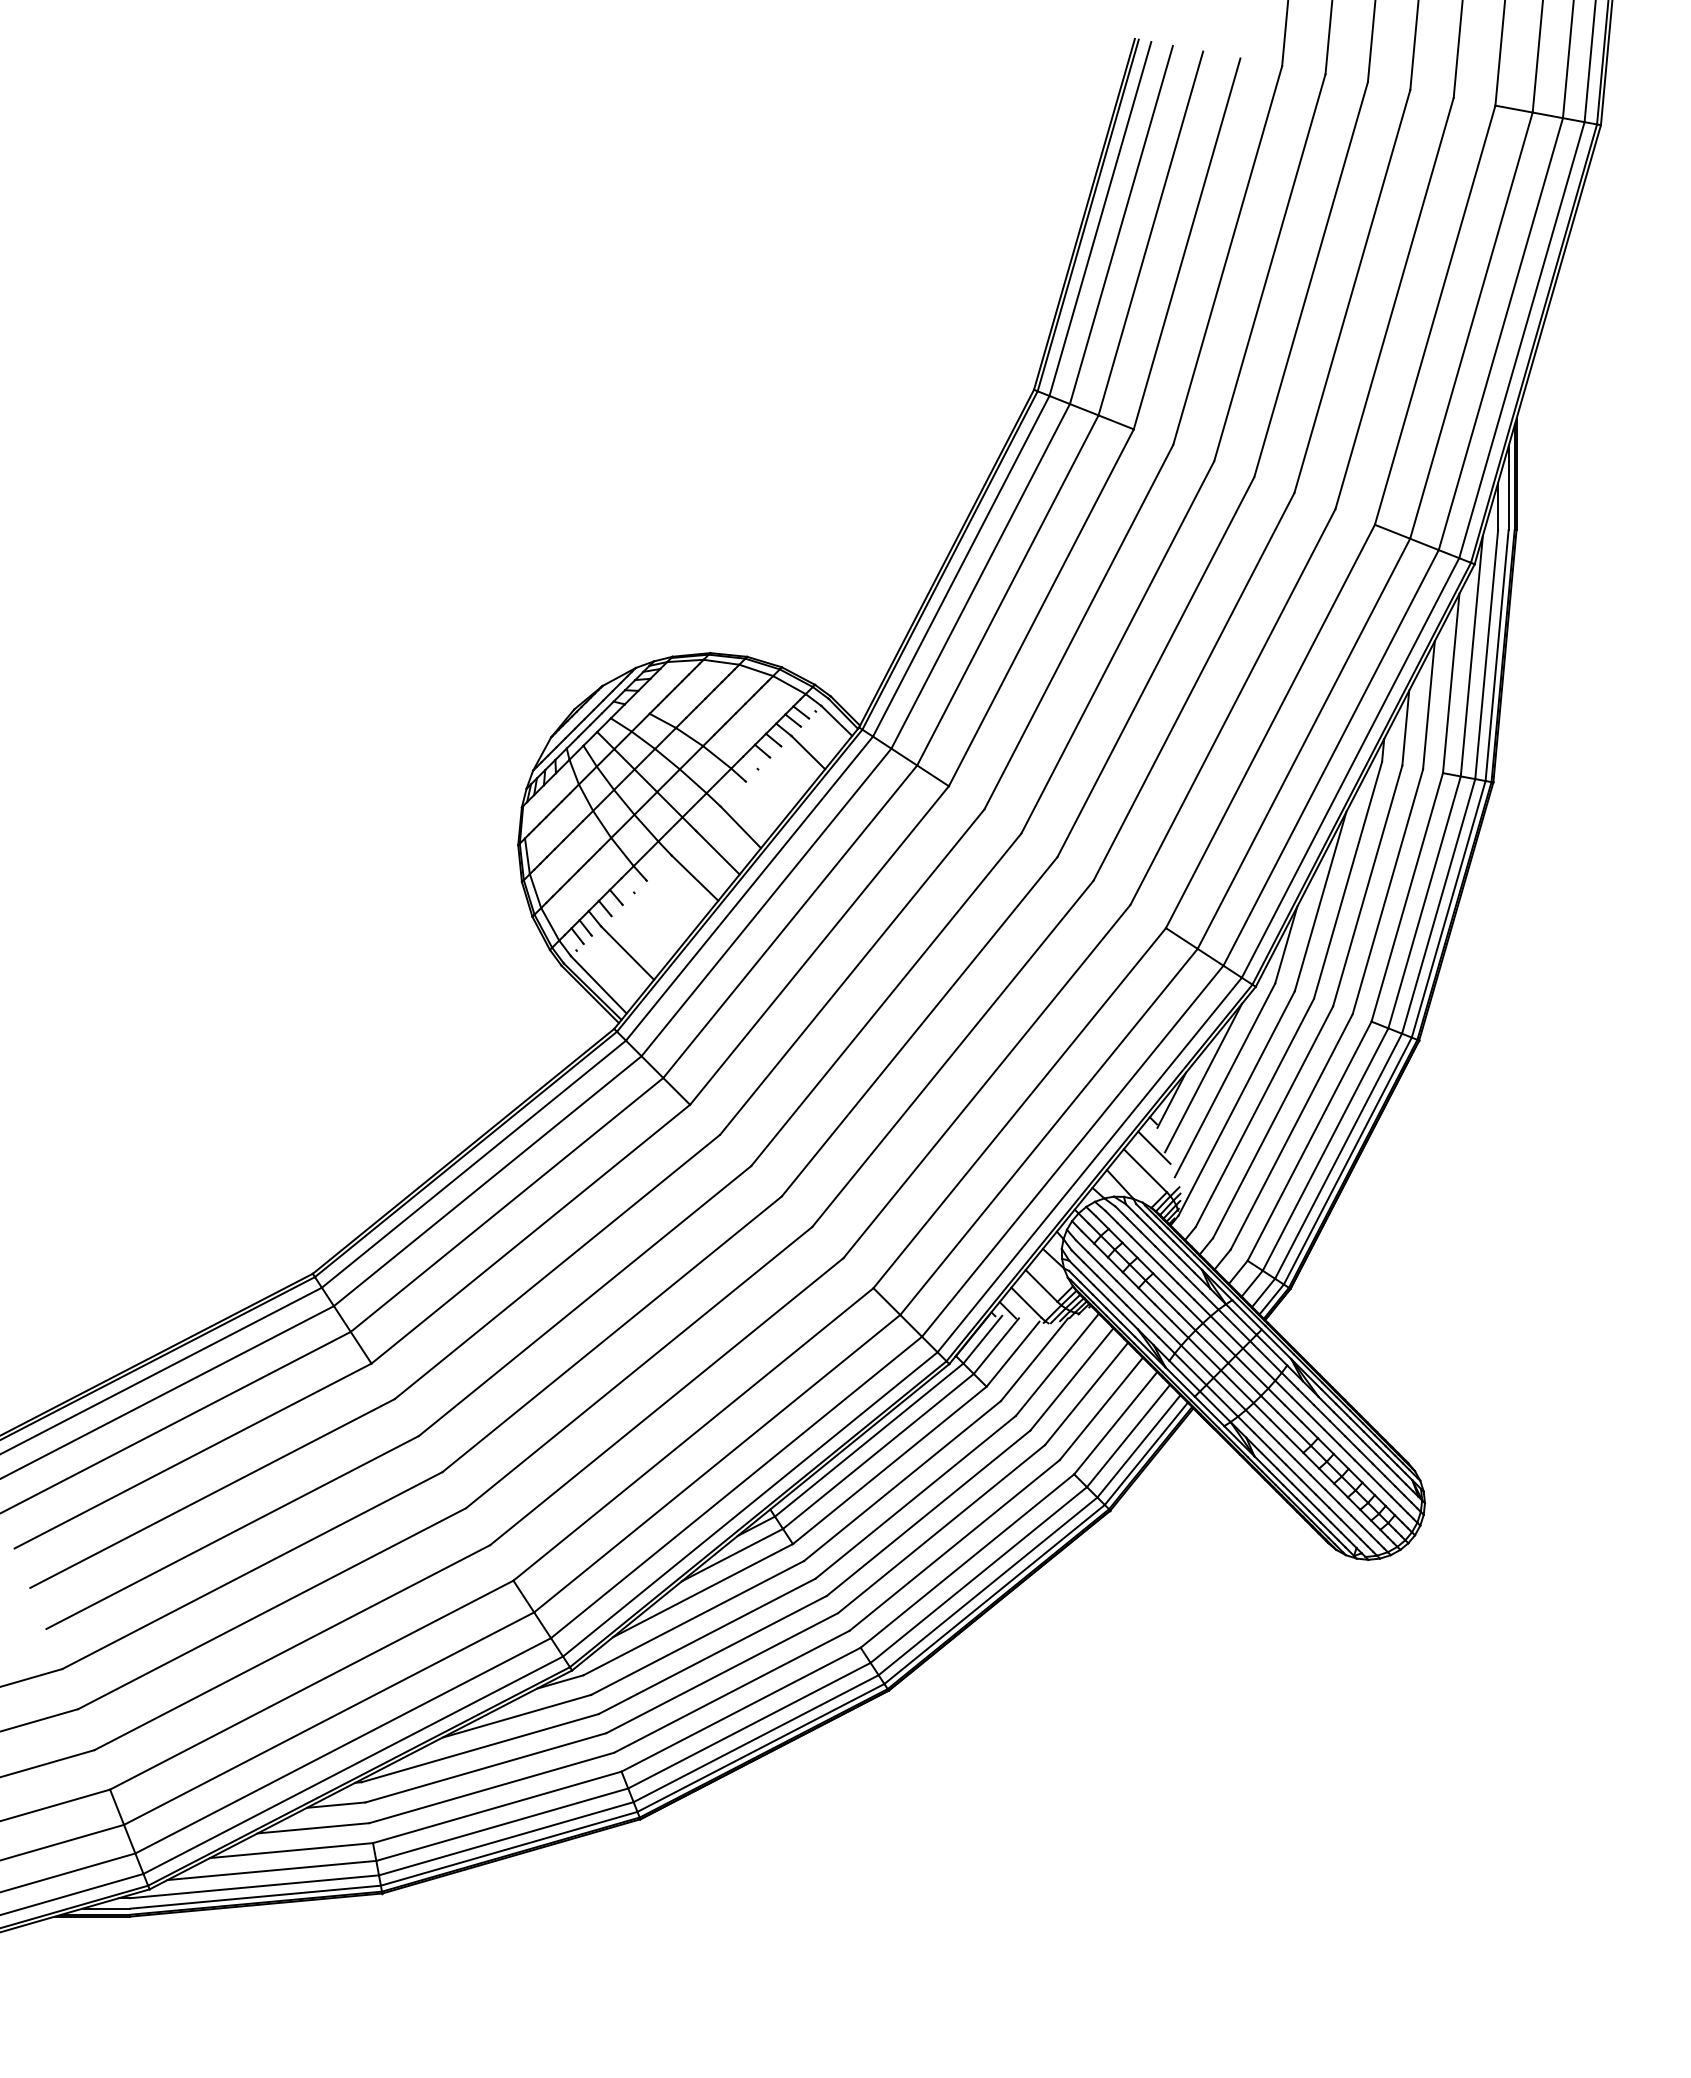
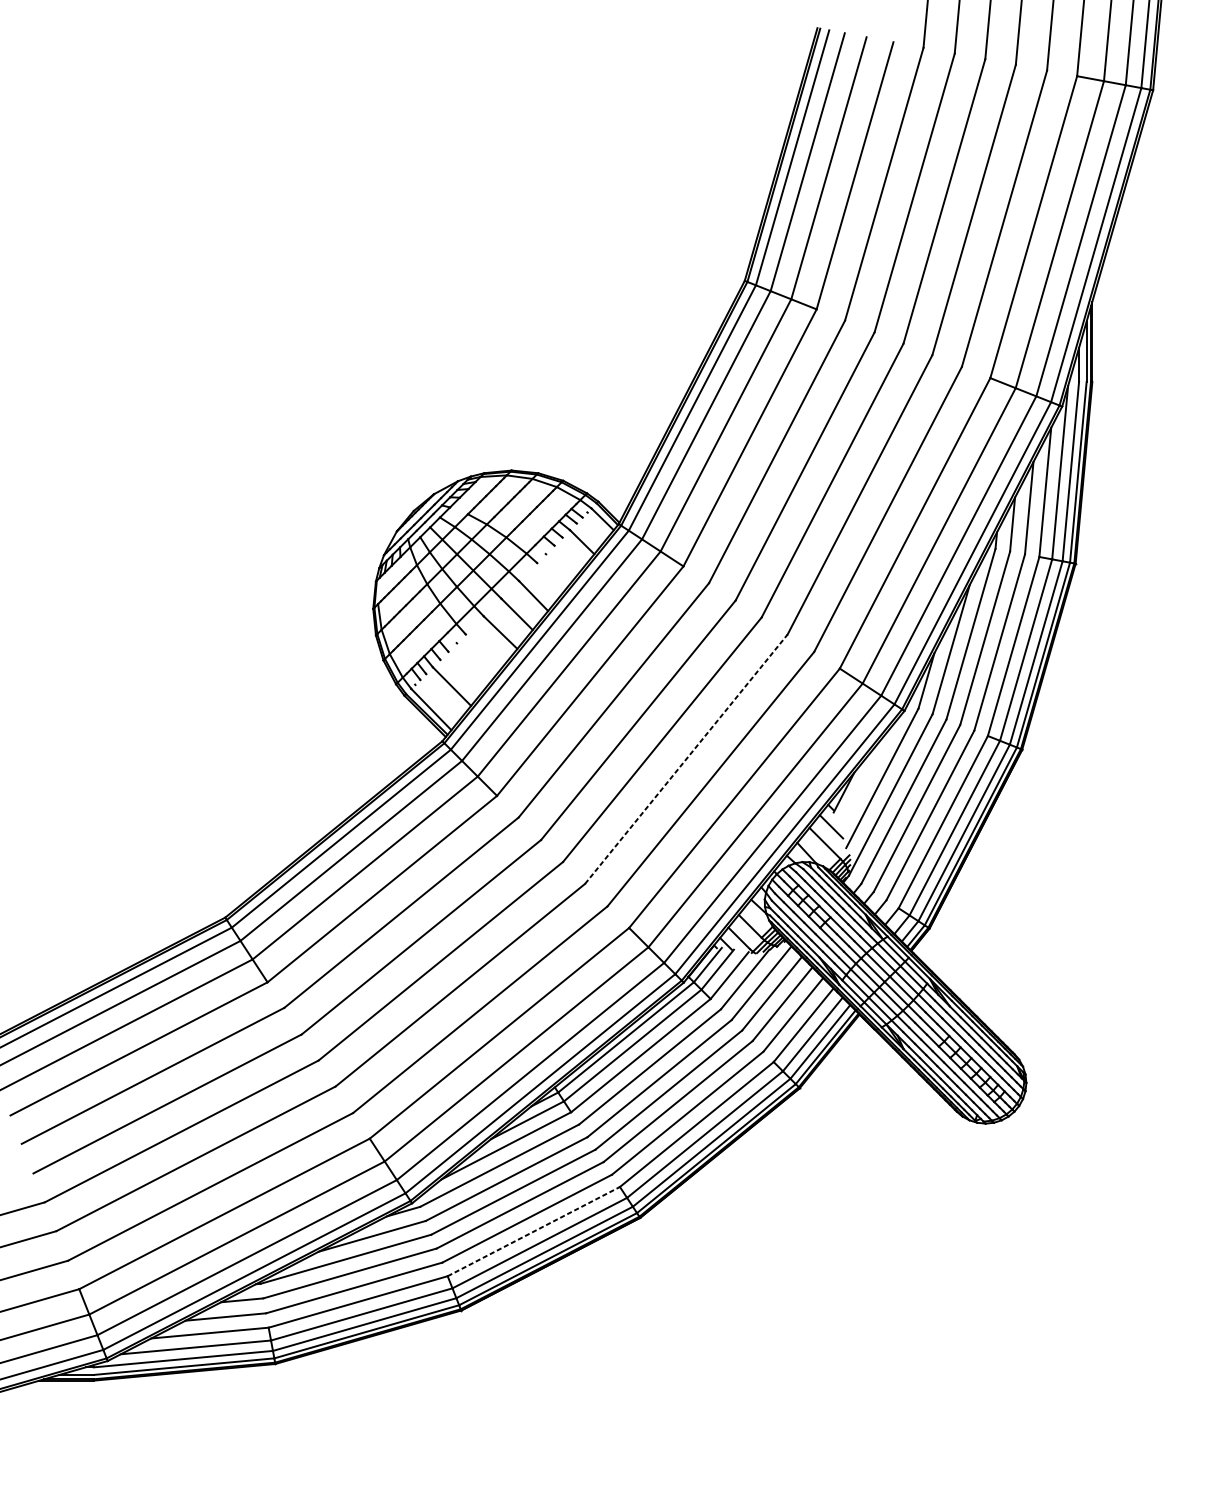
line: (953, 1053) -> (686, 758), solid -> dashed
line: (1203, 1077) -> (866, 776), removed
line: (741, 1709) -> (534, 1231), solid -> dashed

